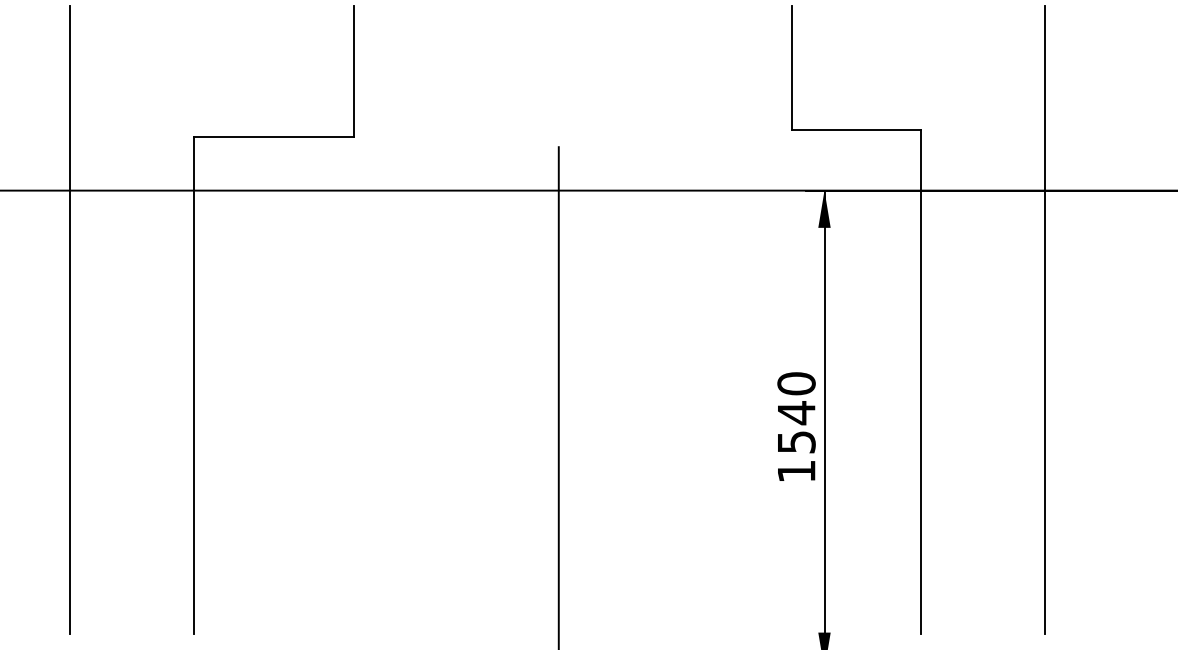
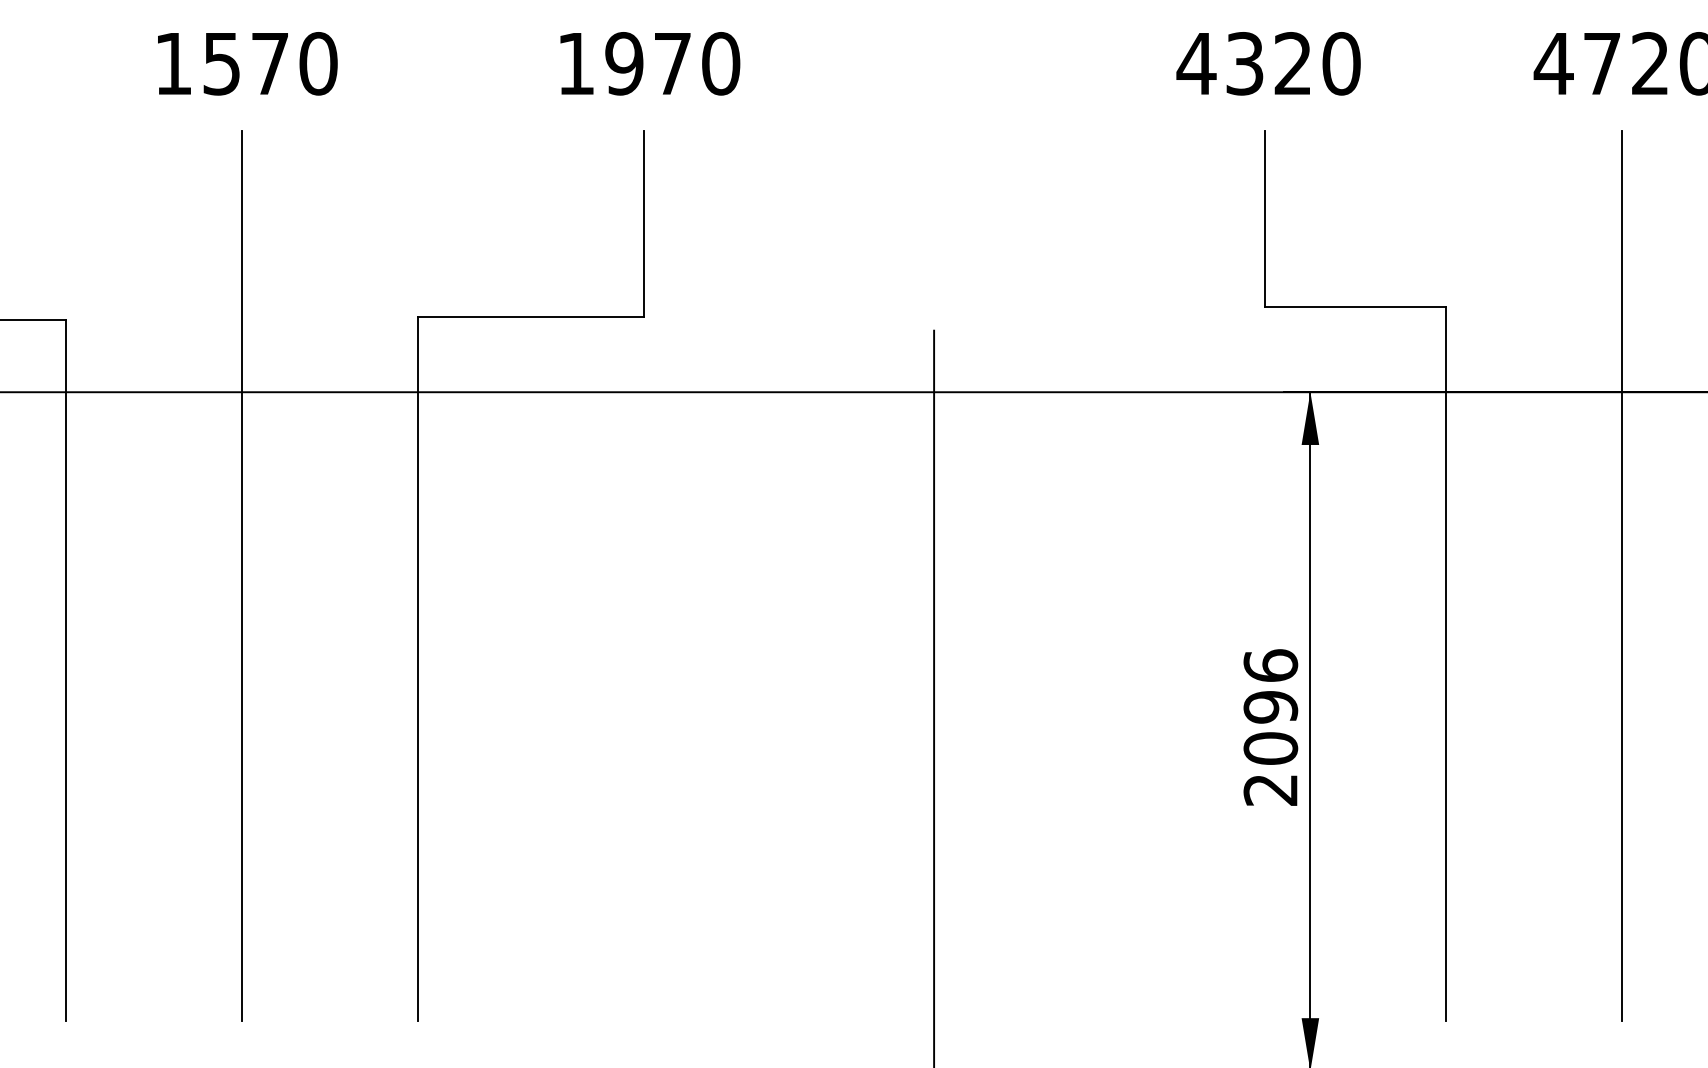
text: (796, 427) -> (1270, 727), 1540 -> 2096

